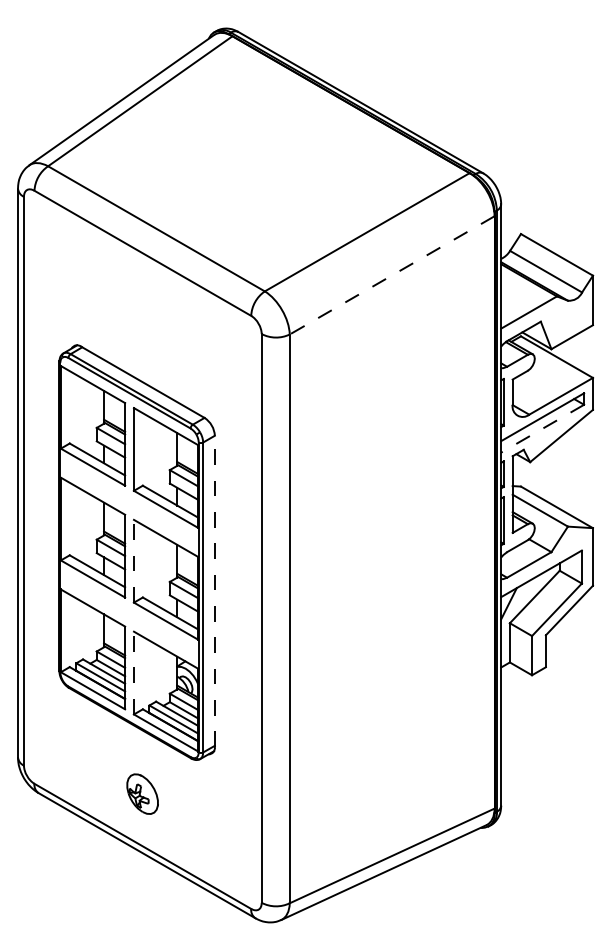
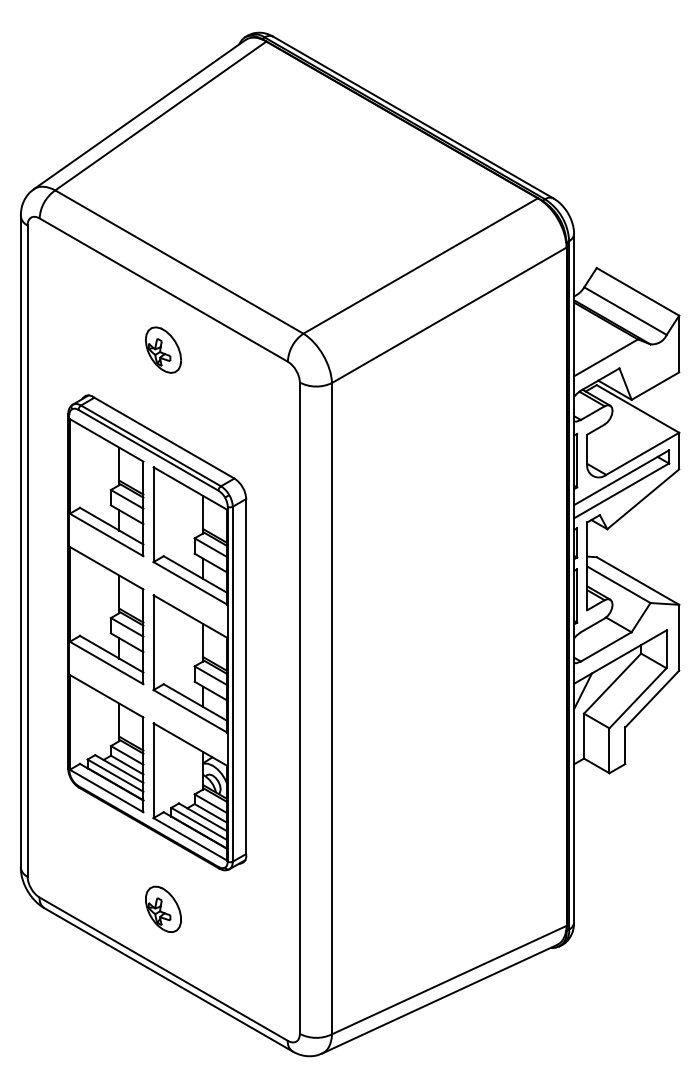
line: (391, 275) -> (448, 315), dashed -> solid
part: (142, 305) -> (163, 349), added
line: (542, 428) -> (621, 490), dashed -> solid
line: (133, 561) -> (153, 642), dashed -> solid
line: (215, 590) -> (246, 676), dashed -> solid
line: (133, 672) -> (153, 770), dashed -> solid

